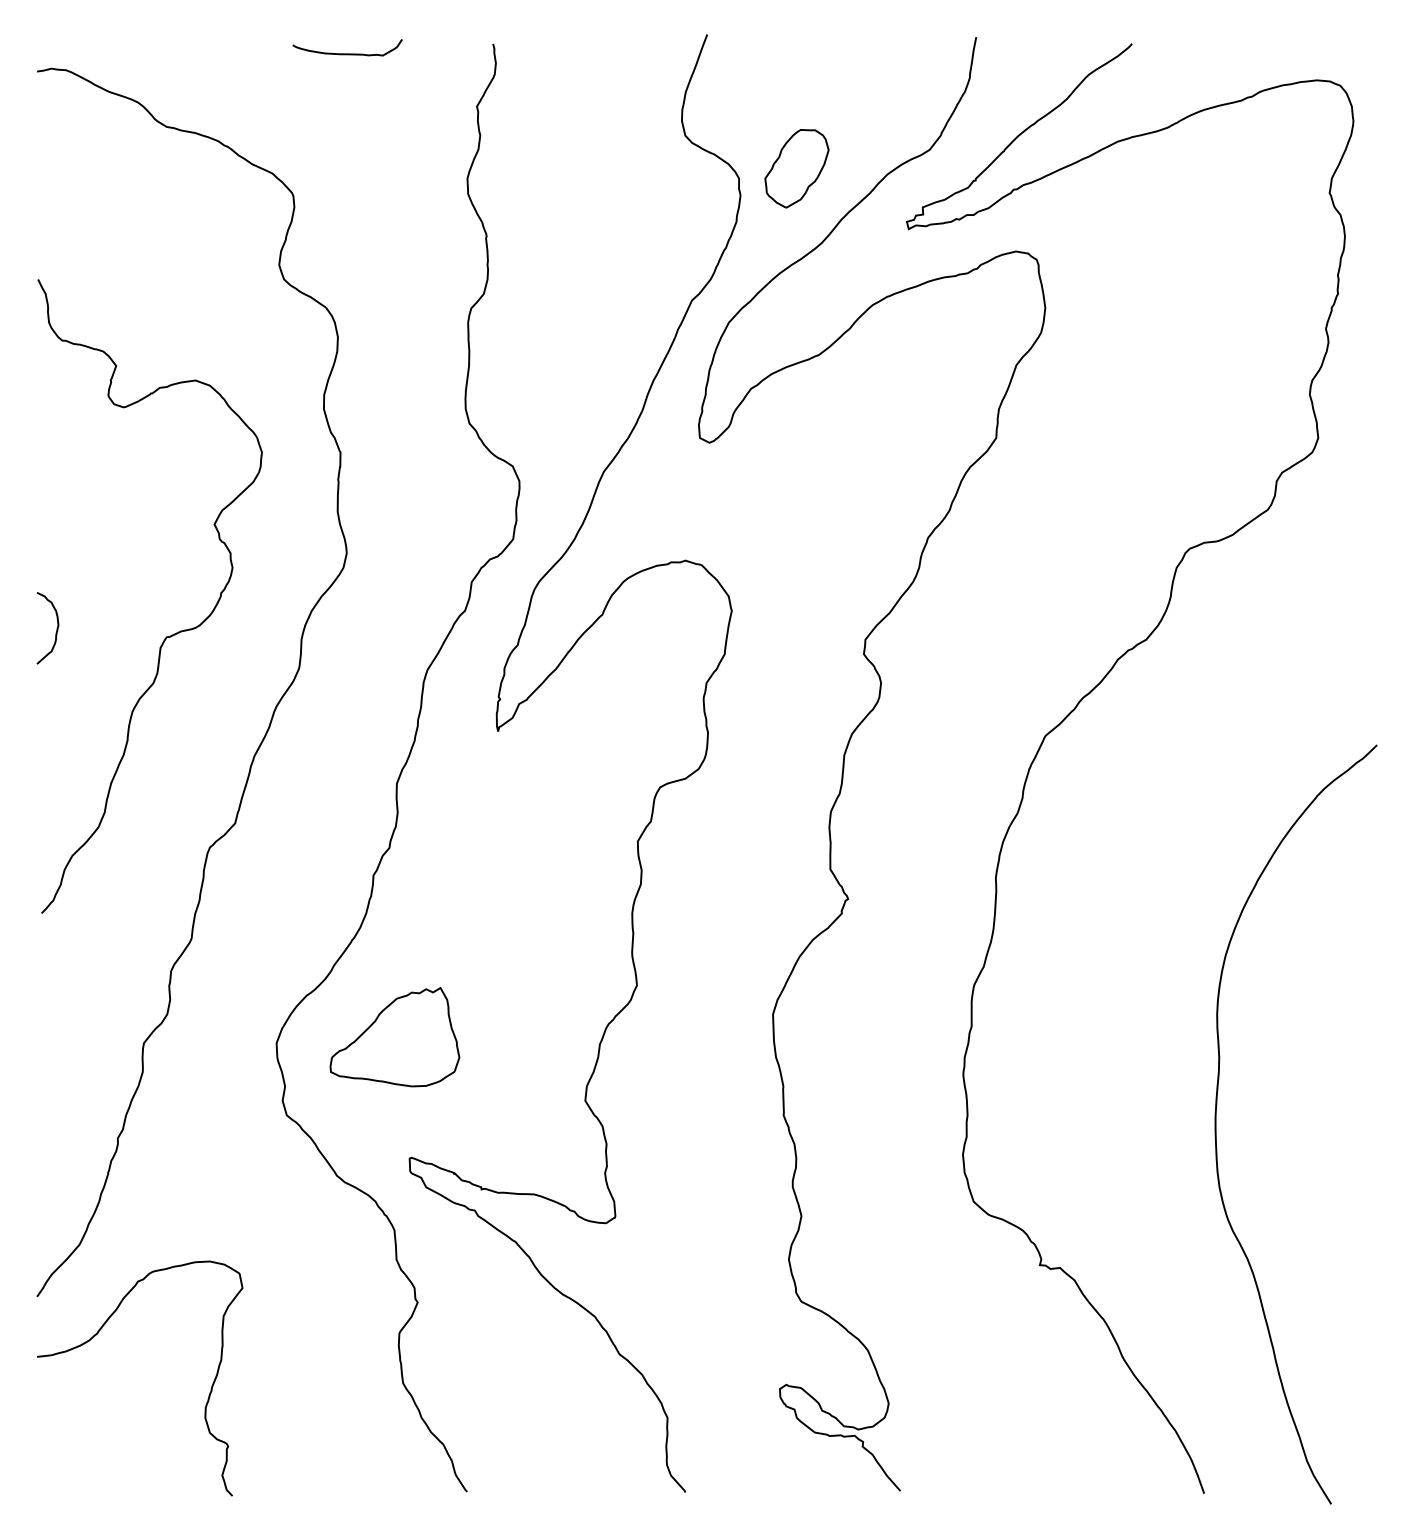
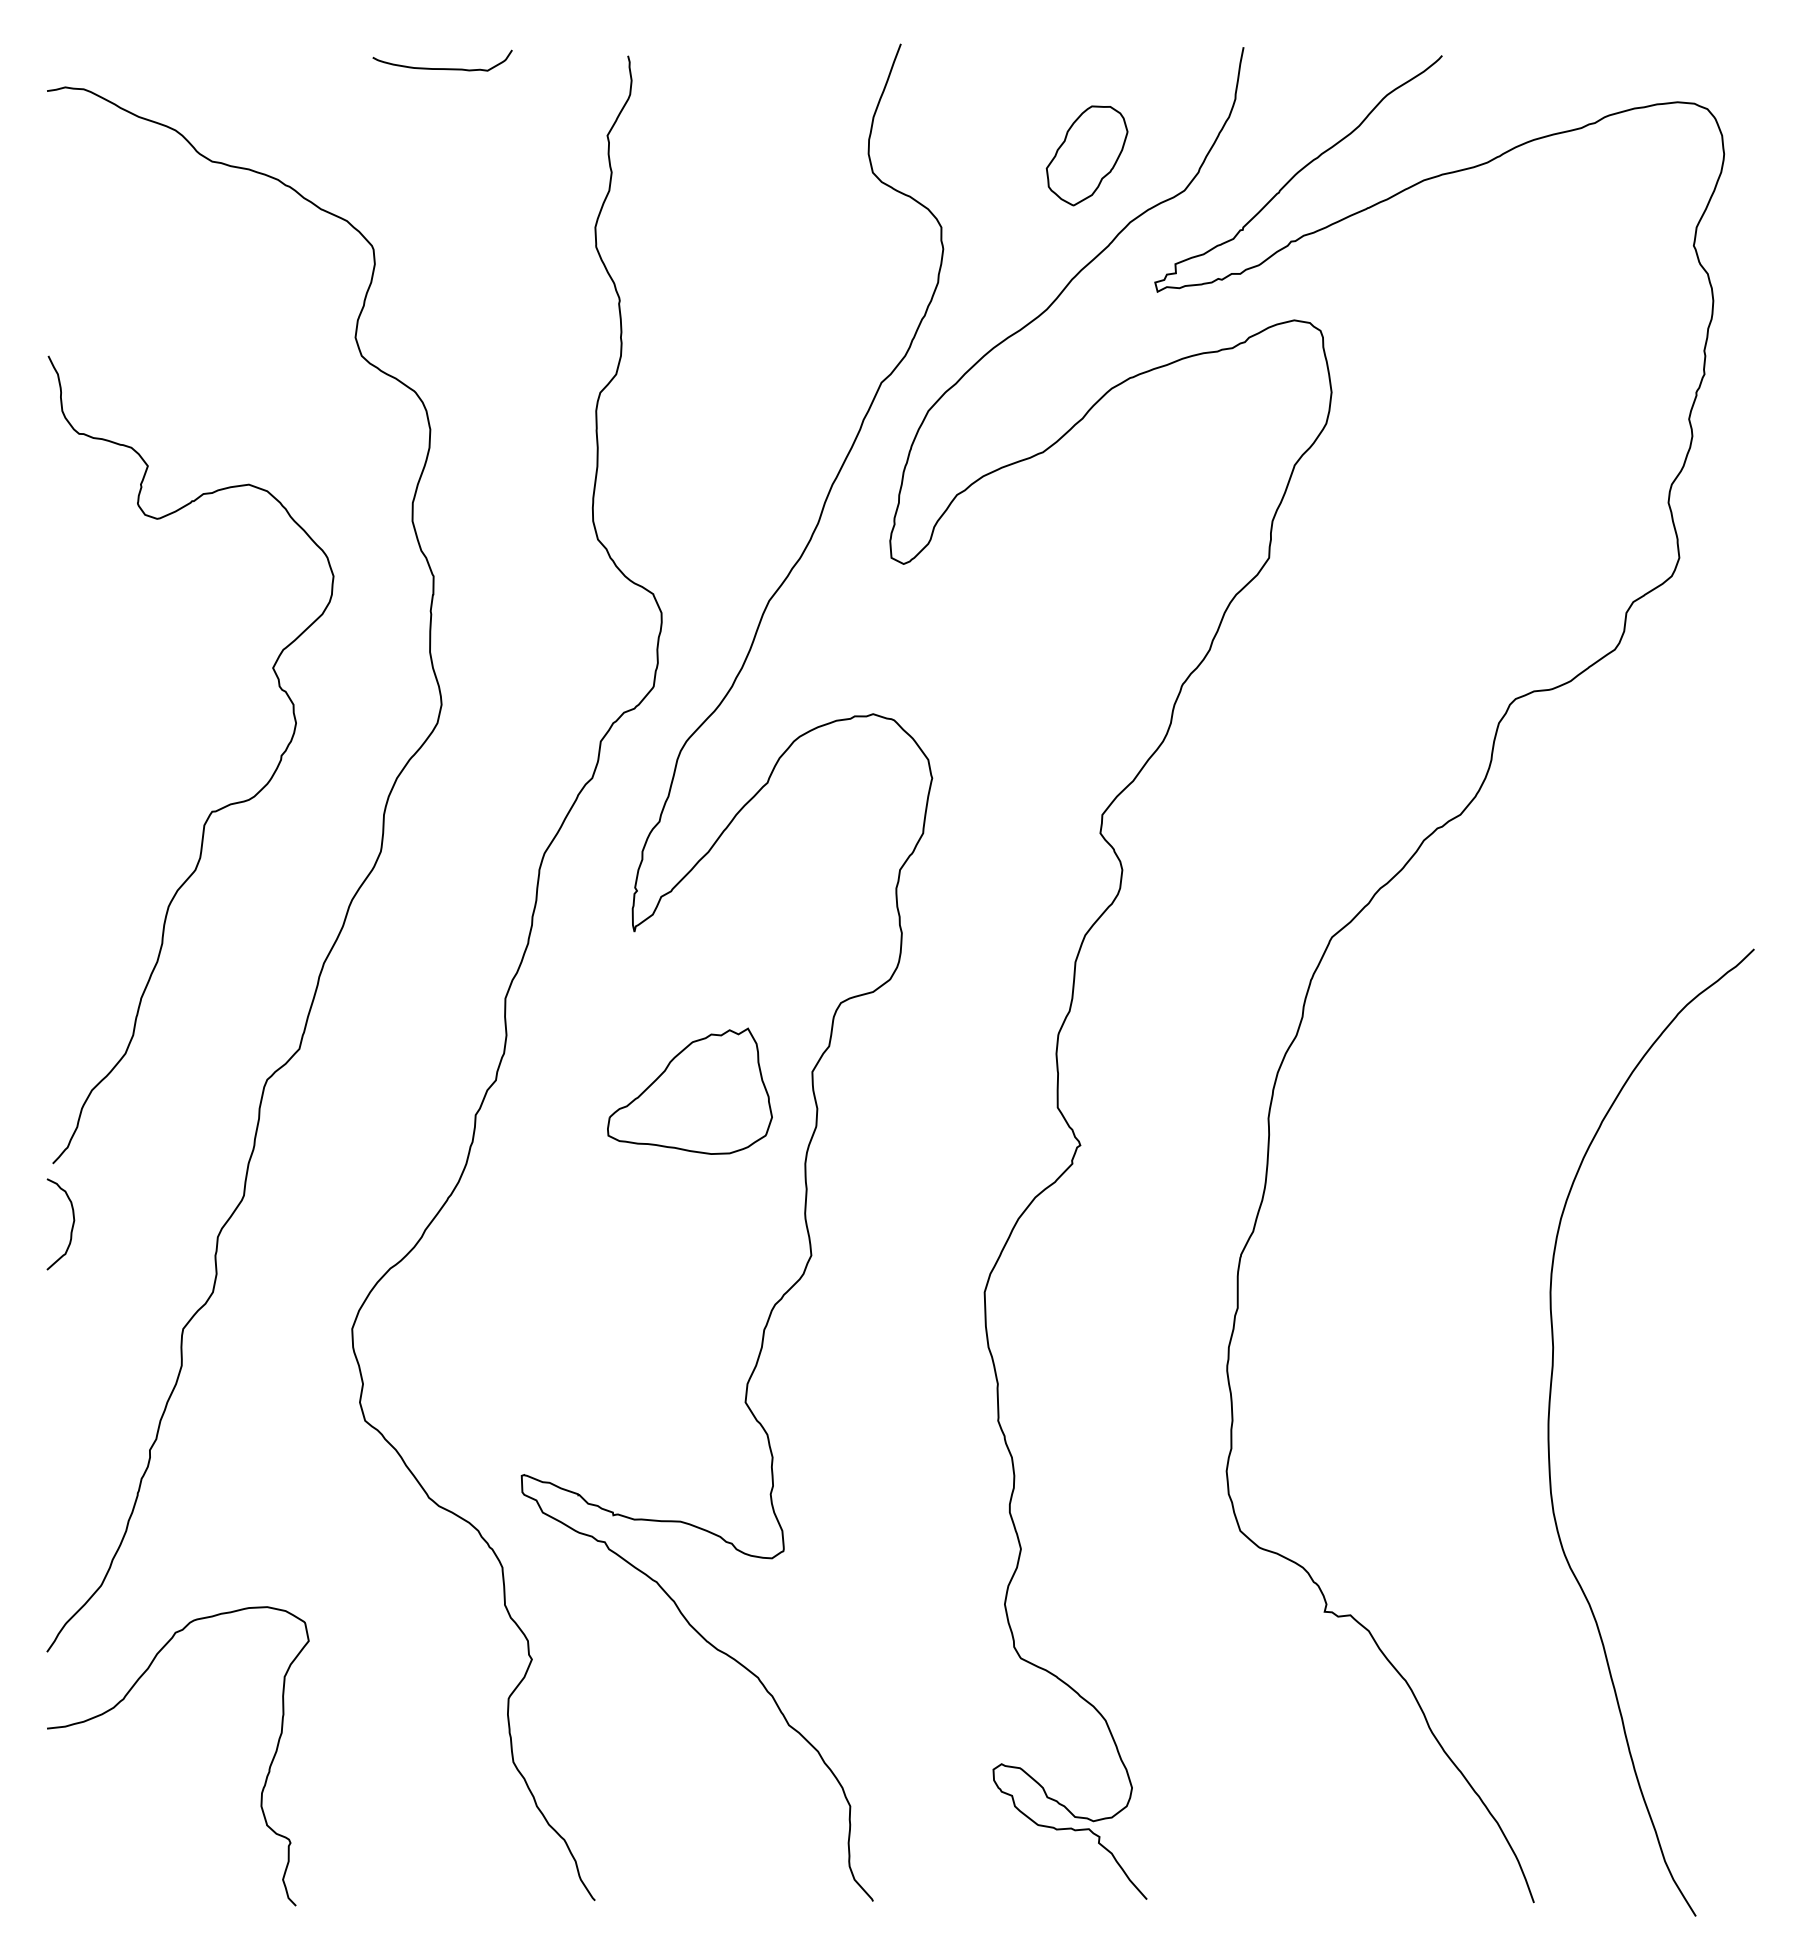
part: (796, 168) -> (1086, 155), moved
curve: (56, 630) -> (71, 1227), moved
part: (394, 1036) -> (689, 1090), moved

